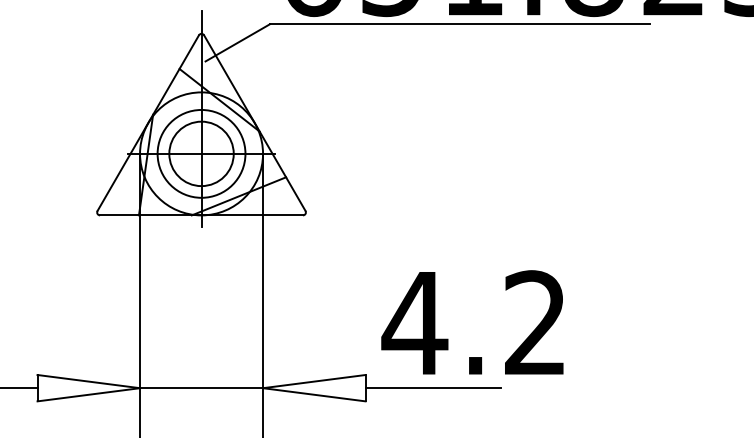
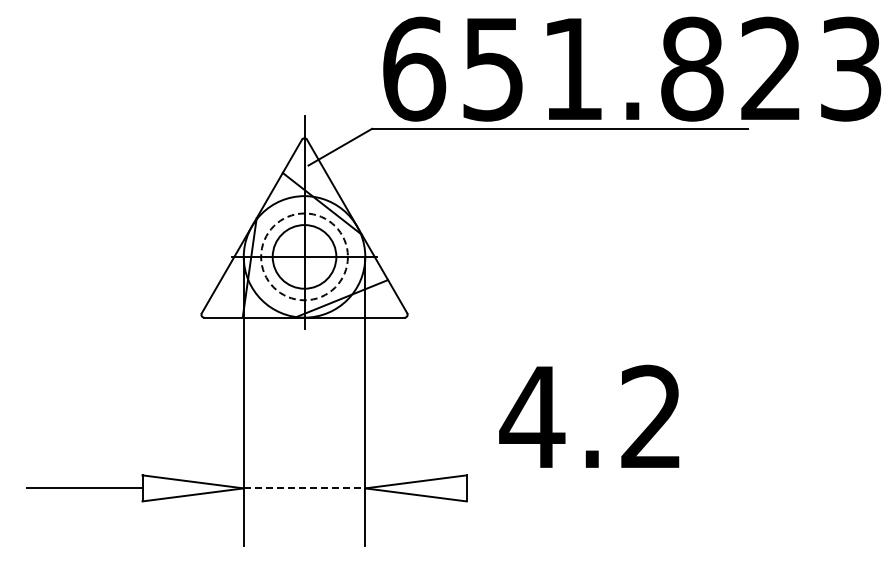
circle: (201, 153) -> (304, 256), solid -> dashed
text: (472, 321) -> (589, 415), moved
line: (201, 388) -> (304, 488), solid -> dashed
line: (433, 388) -> (533, 488), removed

